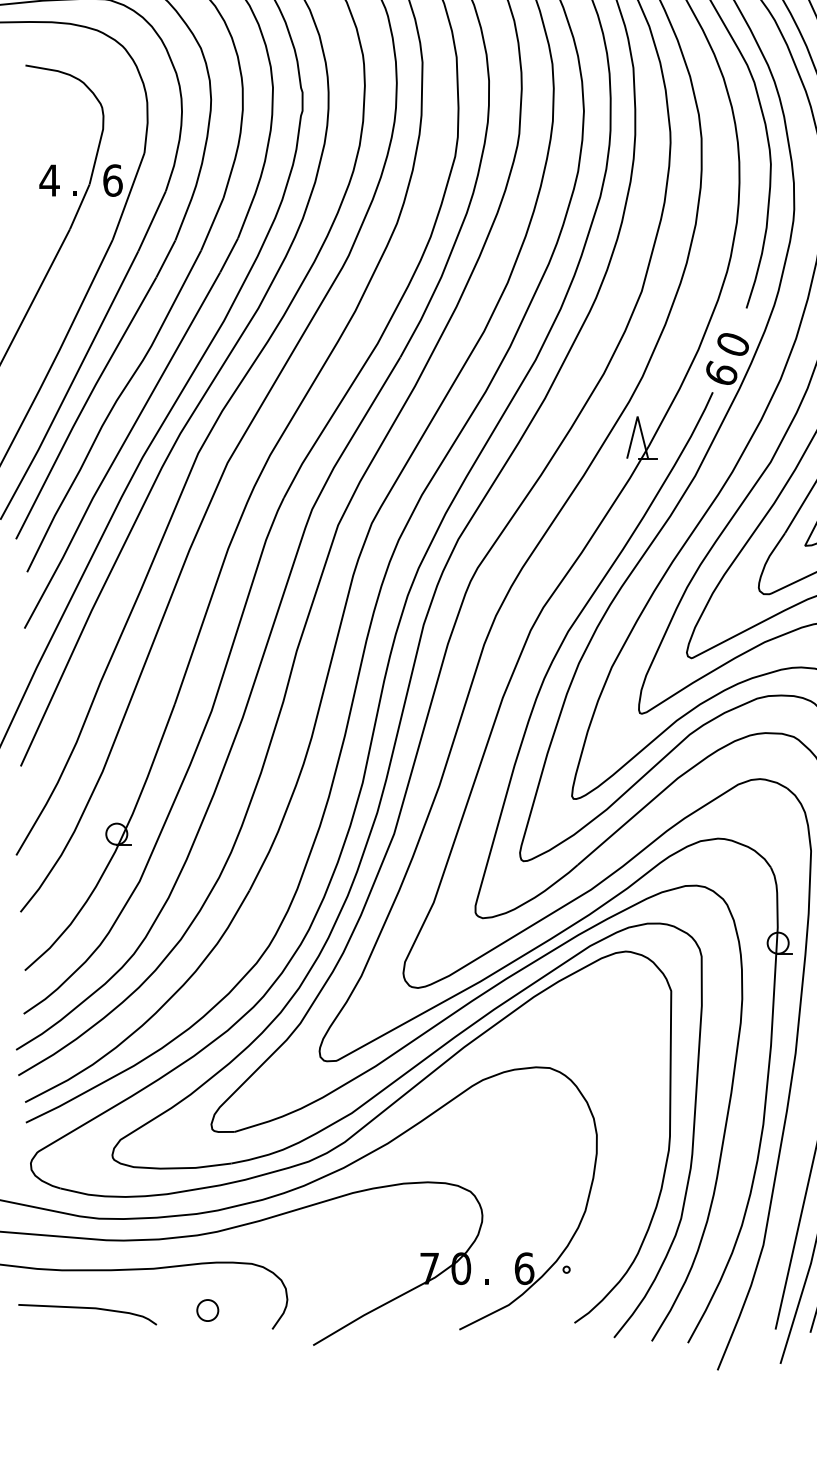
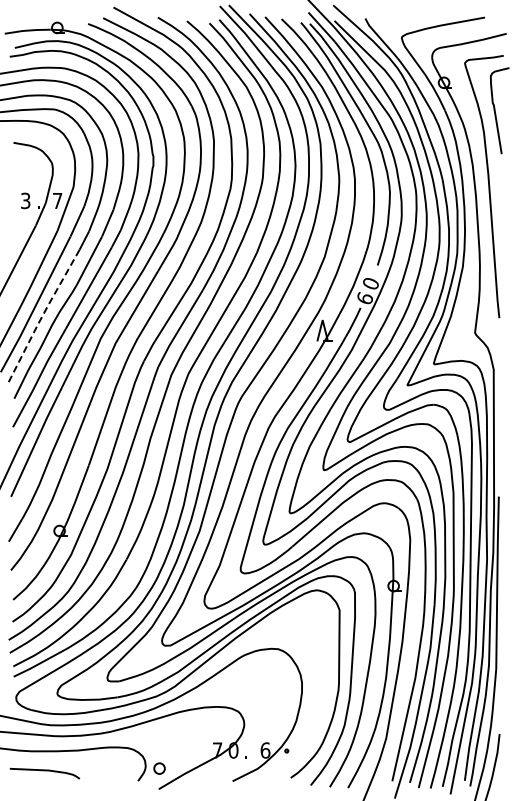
text: (49, 179) -> (25, 200), 4 -> 3
text: (112, 179) -> (57, 200), 6 -> 7
line: (82, 409) -> (42, 316), solid -> dashed
circle: (207, 1310) -> (159, 768), moved

